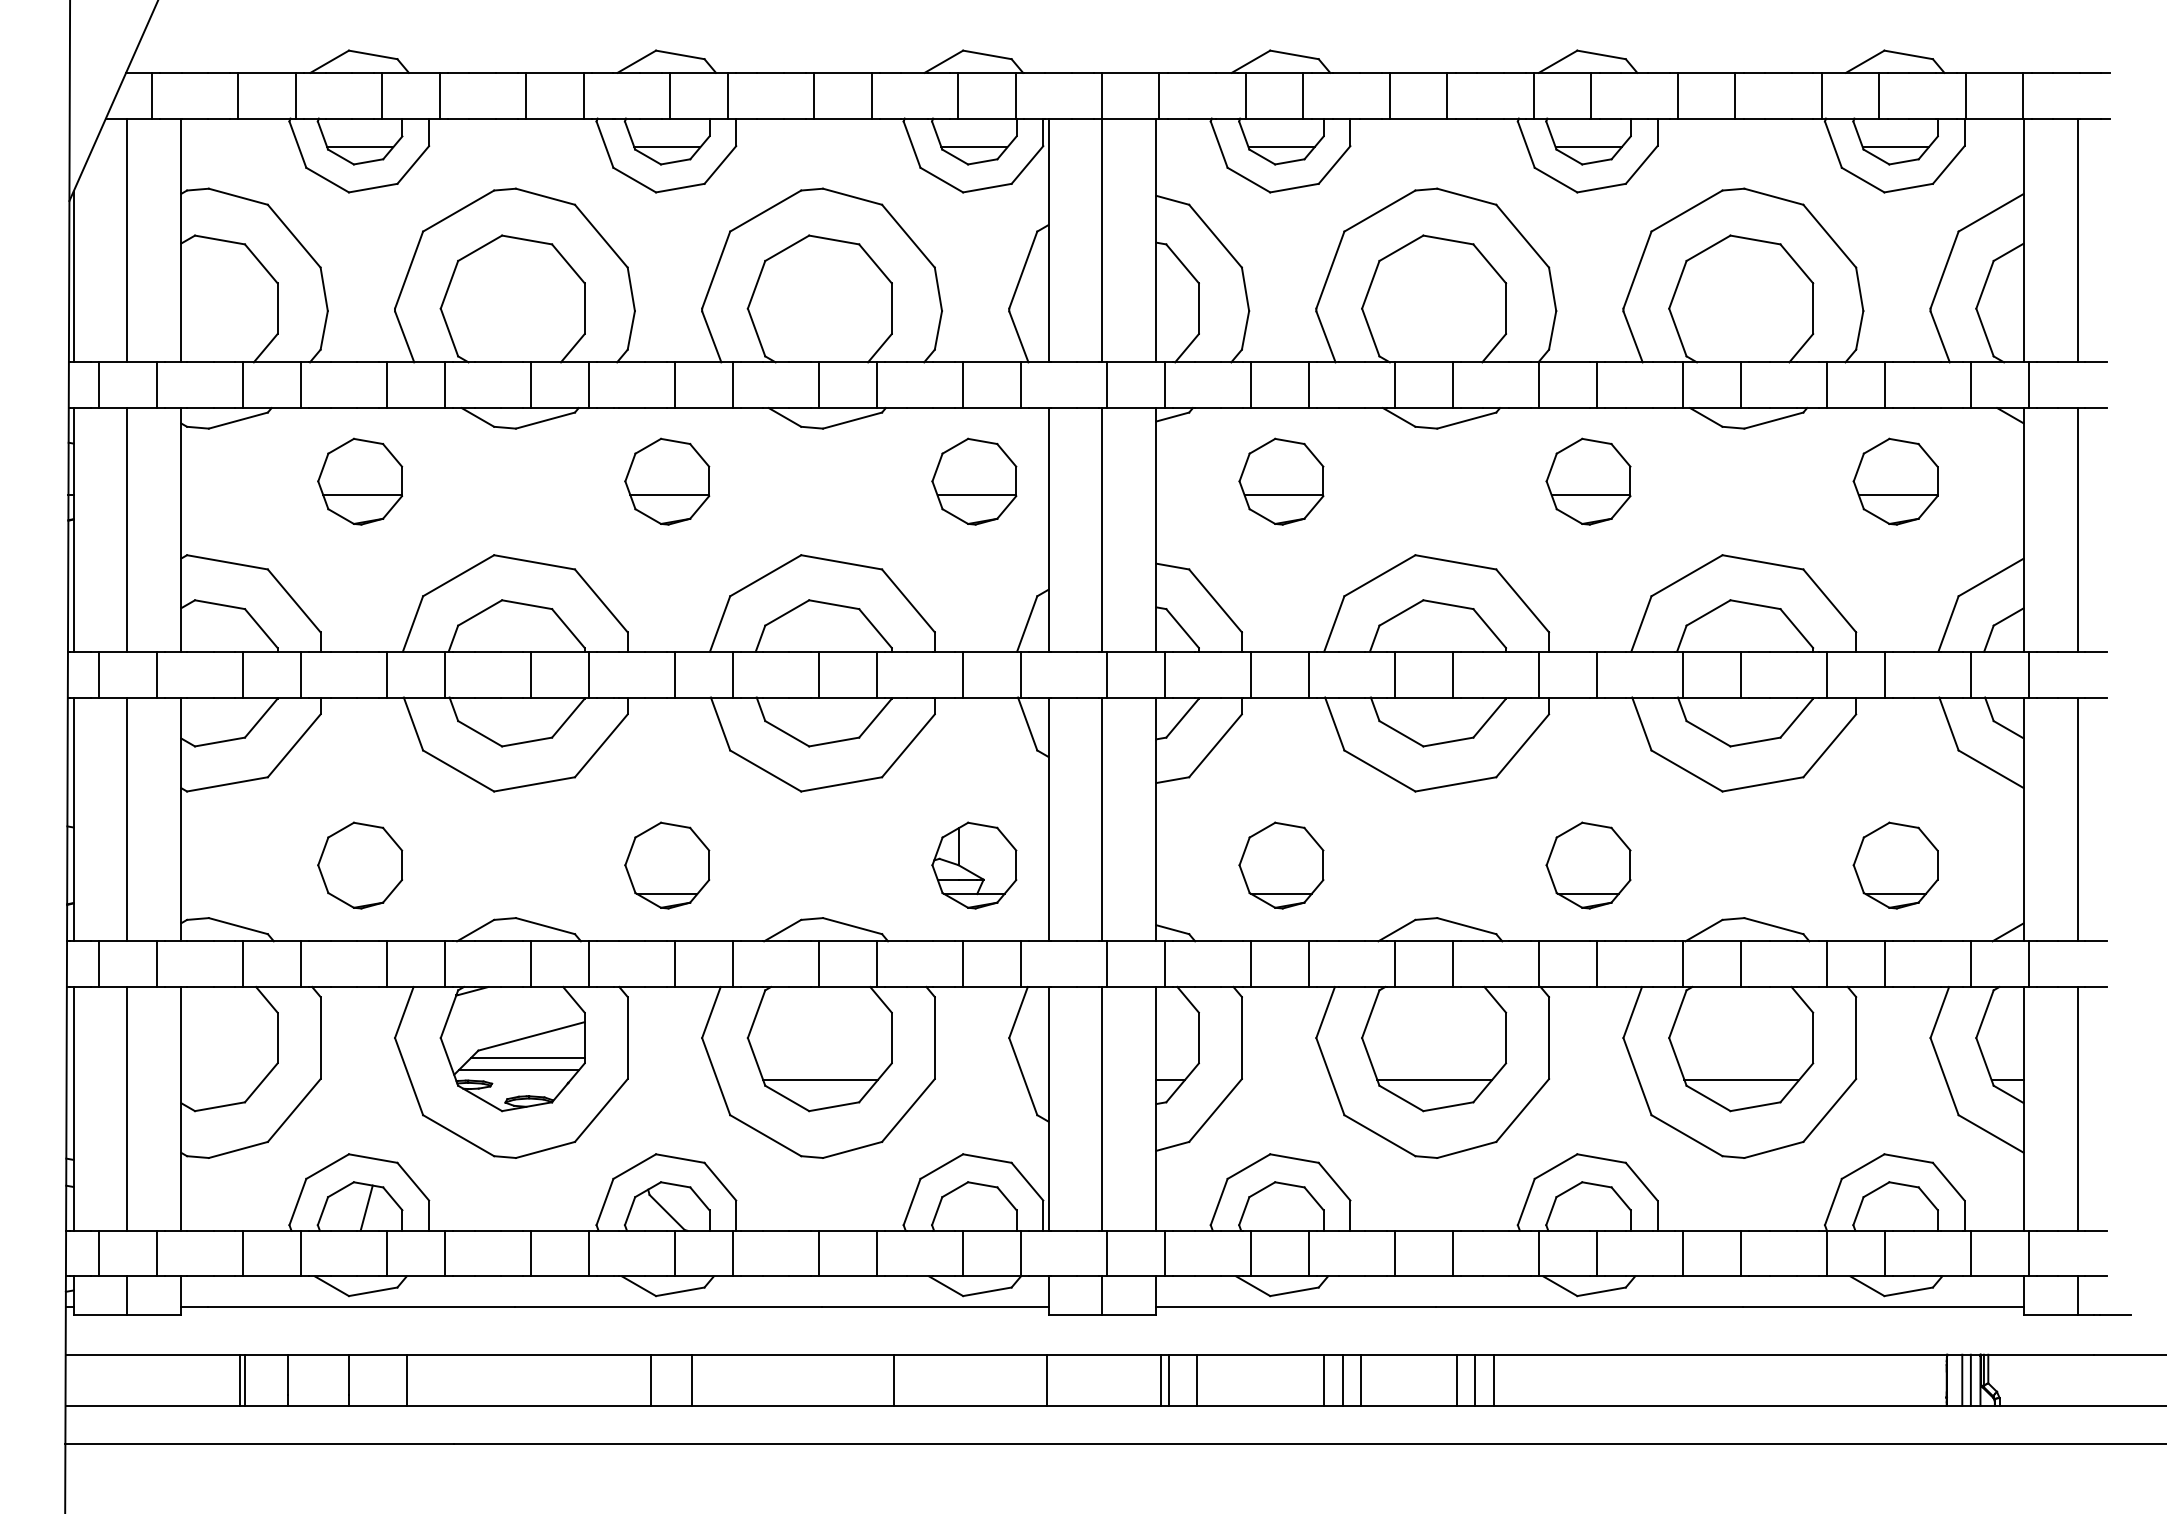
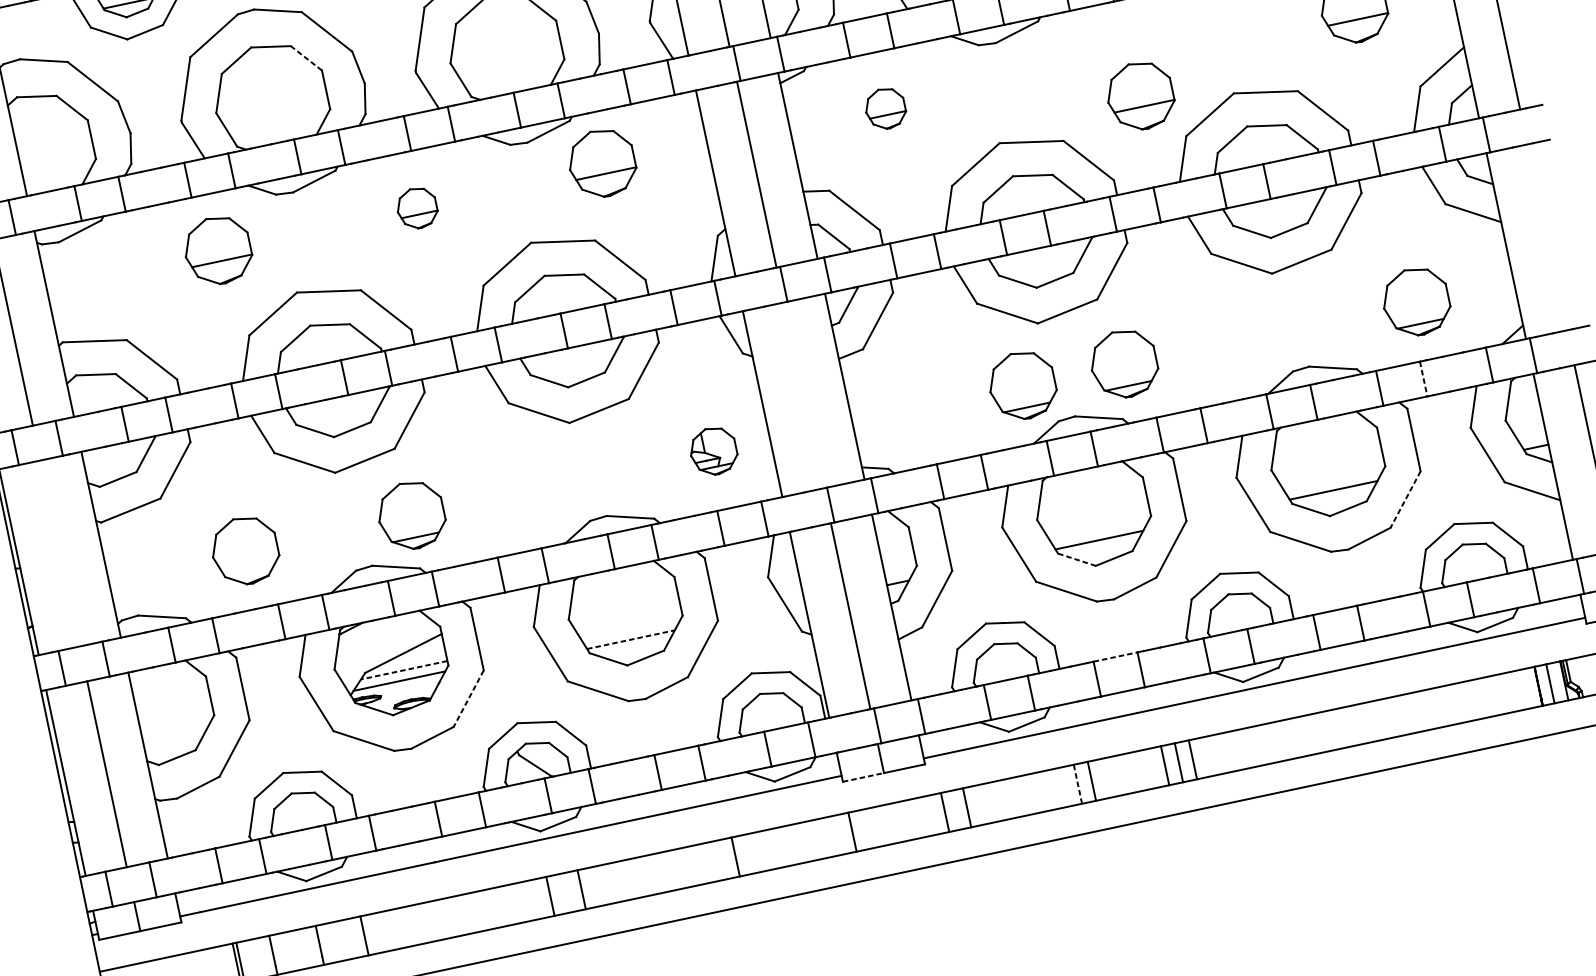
line: (568, 263) -> (306, 58), solid -> dashed
part: (360, 481) -> (218, 250), moved
part: (667, 481) -> (417, 208), size x0.6
part: (974, 481) -> (602, 163), moved
part: (1281, 481) -> (885, 108), size x0.6
part: (1588, 481) -> (1140, 96), moved
line: (127, 819) -> (60, 553), removed
line: (1102, 819) -> (803, 395), removed
line: (2077, 819) -> (1547, 237), removed
part: (667, 865) -> (411, 515), moved
part: (974, 865) -> (713, 451), size x0.7
part: (1281, 865) -> (1022, 385), moved
part: (1588, 865) -> (1123, 364), moved
line: (1884, 964) -> (1423, 379), solid -> dashed
line: (528, 1057) -> (404, 670), solid -> dashed
line: (820, 1079) -> (630, 639), solid -> dashed
line: (1401, 1098) -> (1077, 559), solid -> dashed
line: (601, 1110) -> (468, 698), solid -> dashed
line: (1829, 1110) -> (1405, 499), solid -> dashed
line: (366, 1207) -> (305, 810), removed
line: (1423, 1230) -> (1115, 656), solid -> dashed
line: (1075, 1314) -> (863, 777), solid -> dashed
line: (1160, 1379) -> (938, 813), removed
line: (1324, 1379) -> (1063, 786), removed
line: (1970, 1379) -> (1556, 681), removed
line: (1342, 1380) -> (1077, 784), solid -> dashed

